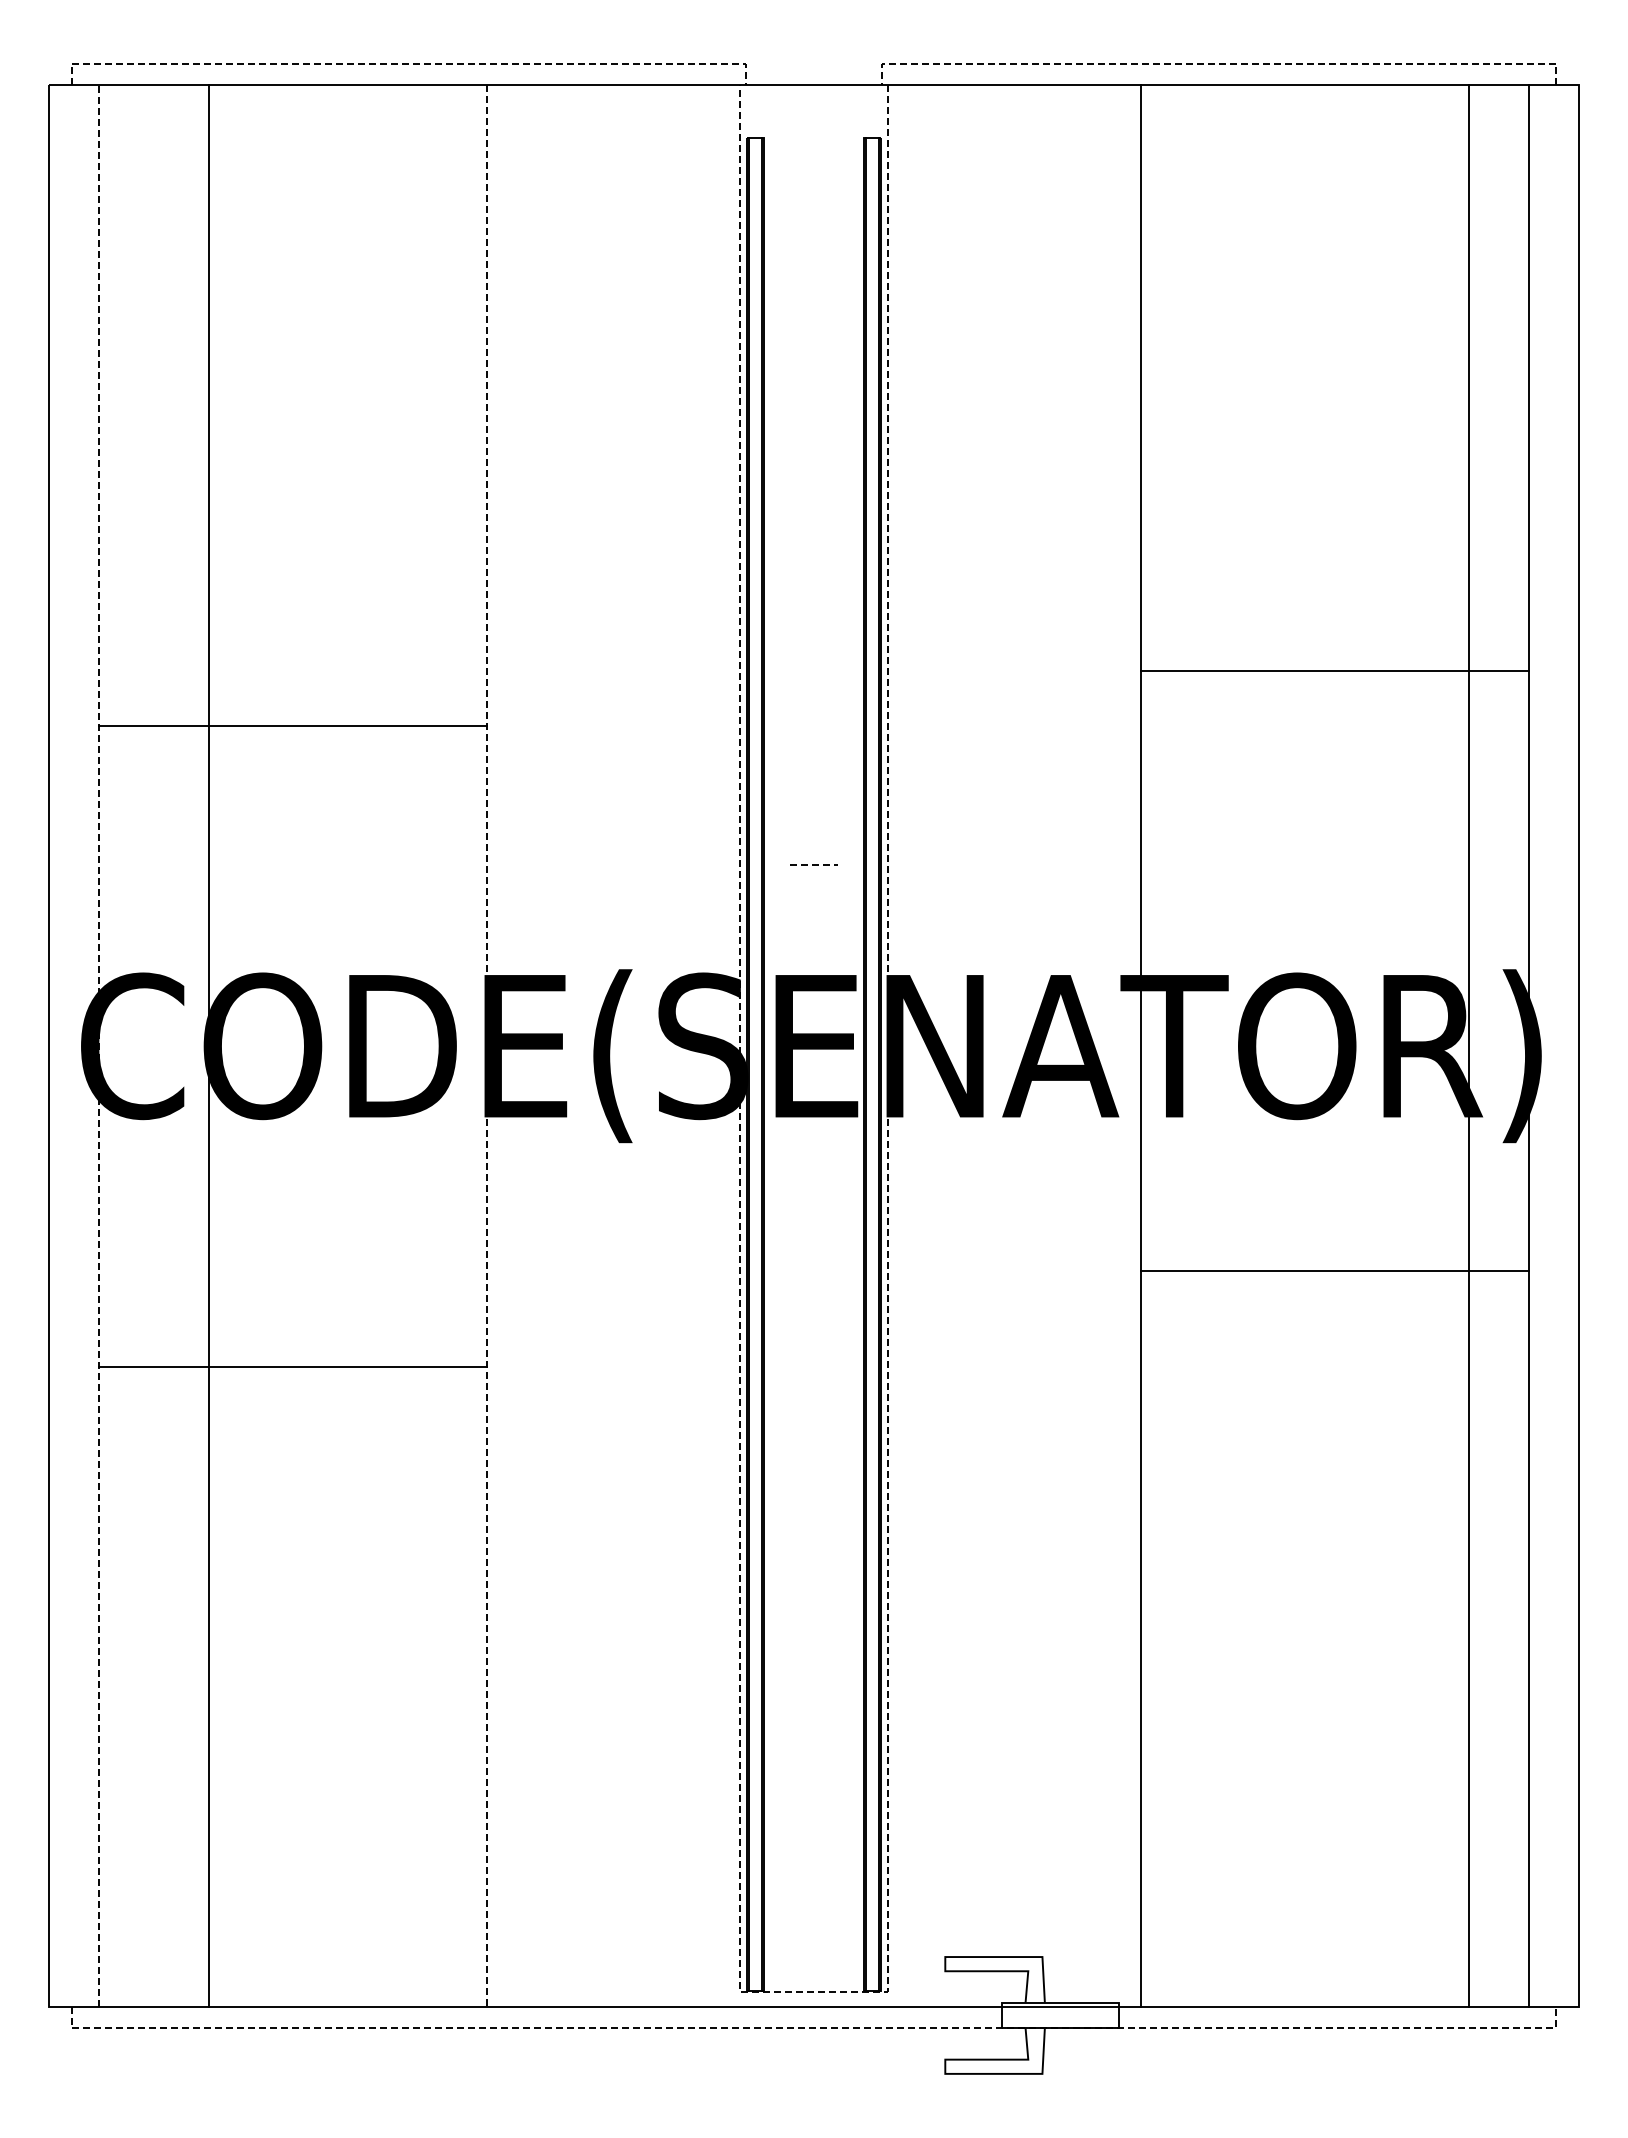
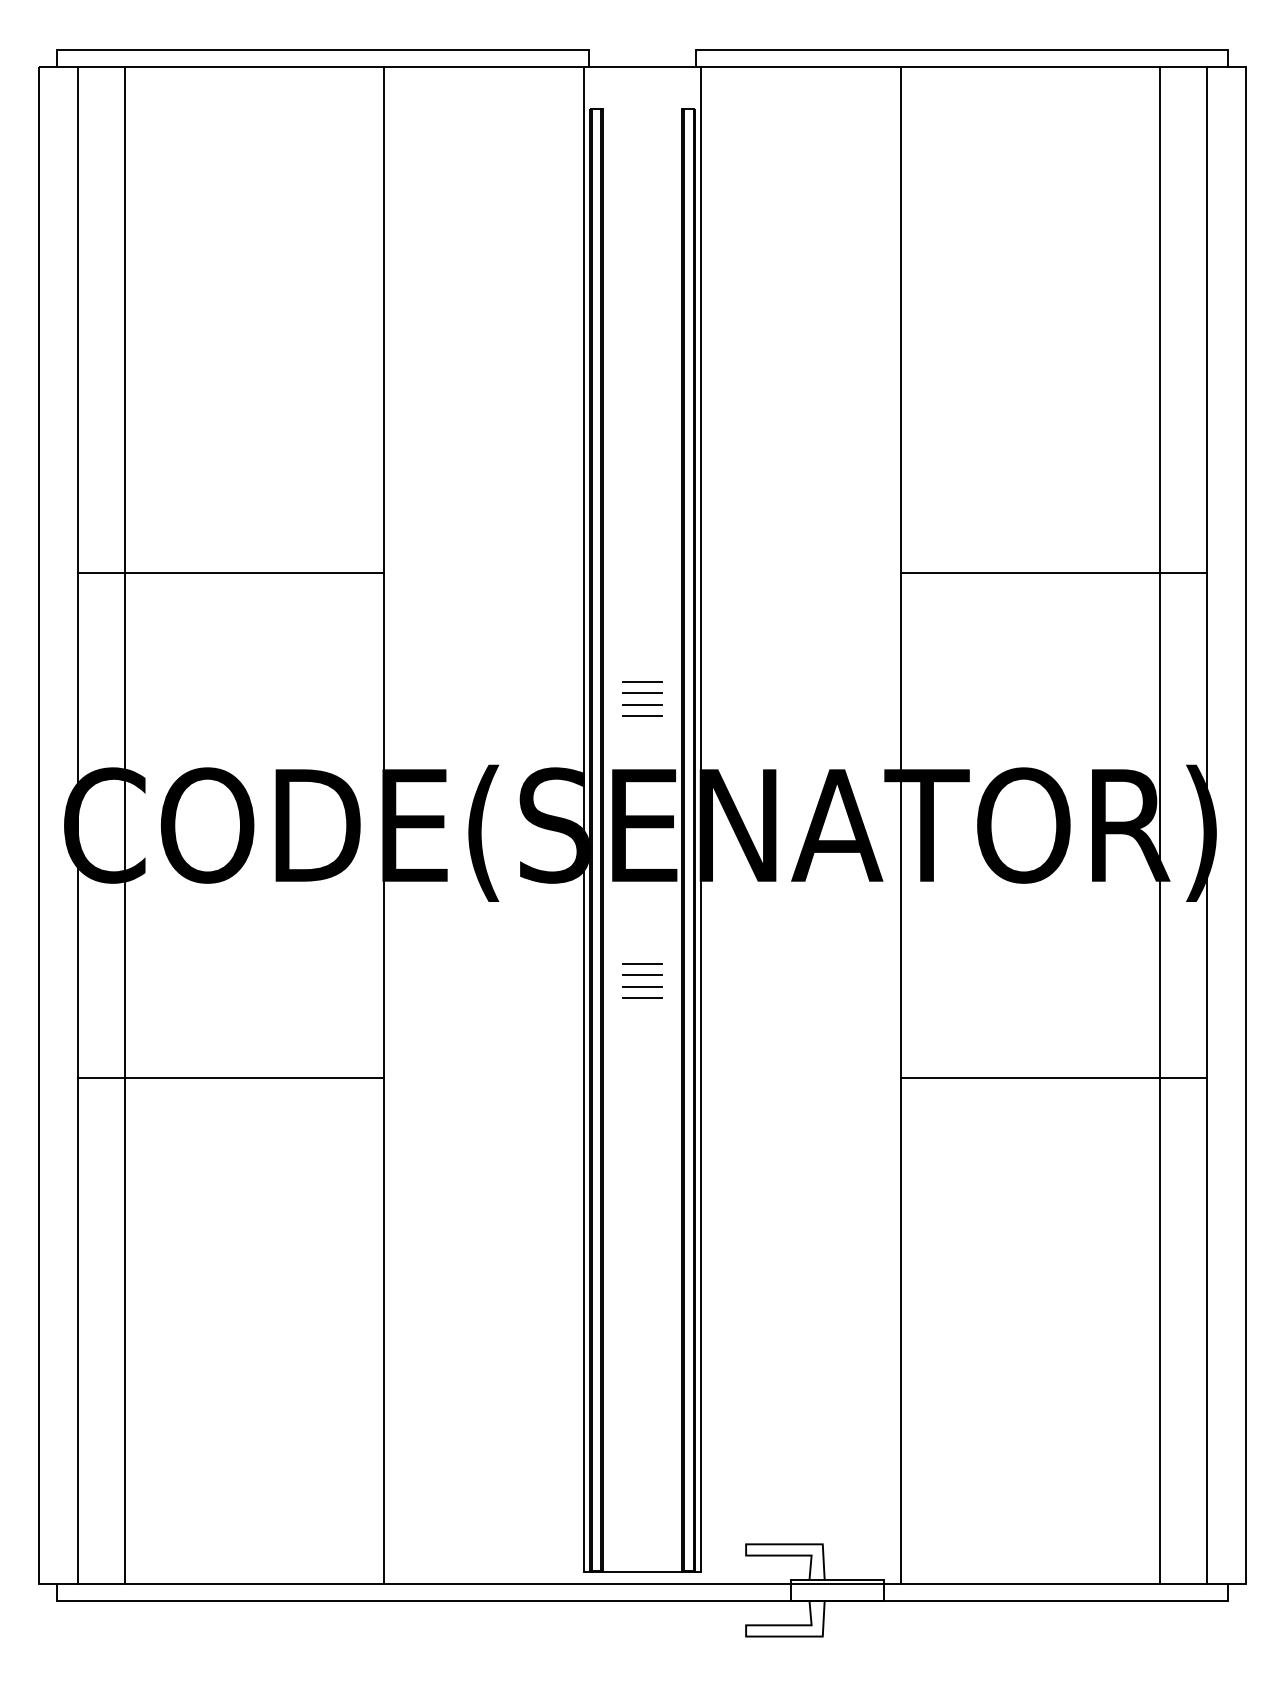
line: (409, 64) -> (323, 50), dashed -> solid
line: (1218, 64) -> (961, 50), dashed -> solid
line: (1335, 670) -> (1054, 572), moved
line: (814, 864) -> (642, 682), dashed -> solid
line: (813, 878) -> (642, 693), added
line: (813, 893) -> (642, 704), added
line: (813, 906) -> (642, 715), added
line: (98, 1046) -> (77, 825), dashed -> solid
line: (208, 1046) -> (125, 825), moved
line: (486, 1046) -> (384, 825), dashed -> solid
line: (813, 1221) -> (642, 963), added
line: (813, 1236) -> (642, 975), added
line: (813, 1250) -> (642, 986), added
line: (813, 1264) -> (642, 997), added
line: (1335, 1270) -> (1054, 1078), moved
line: (814, 1992) -> (642, 1572), dashed -> solid
line: (814, 2028) -> (642, 1600), dashed -> solid

